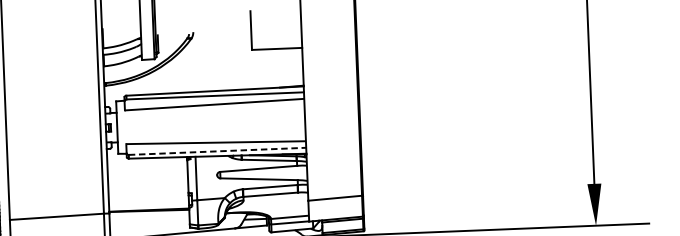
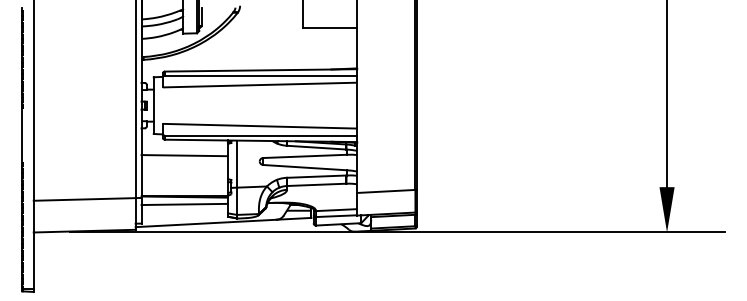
line: (217, 151) -> (261, 135), dashed -> solid
line: (147, 172) -> (184, 155), added
line: (149, 217) -> (184, 204), added

